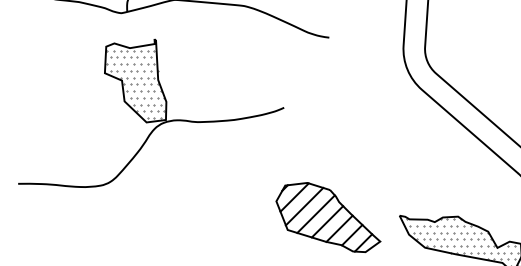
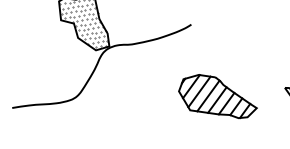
part: (328, 217) -> (217, 96), moved

